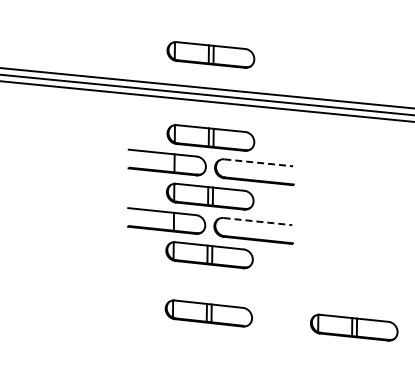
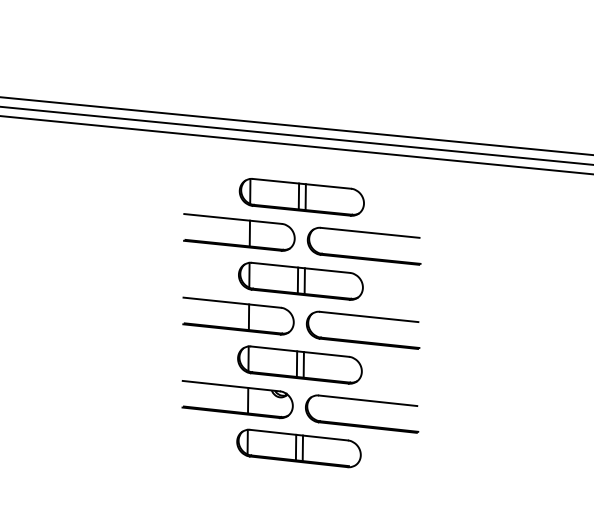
part: (210, 54) -> (301, 77), removed
line: (258, 162) -> (369, 232), dashed -> solid
line: (257, 221) -> (368, 316), dashed -> solid
part: (209, 284) -> (299, 406), added
part: (354, 327) -> (507, 468), removed

